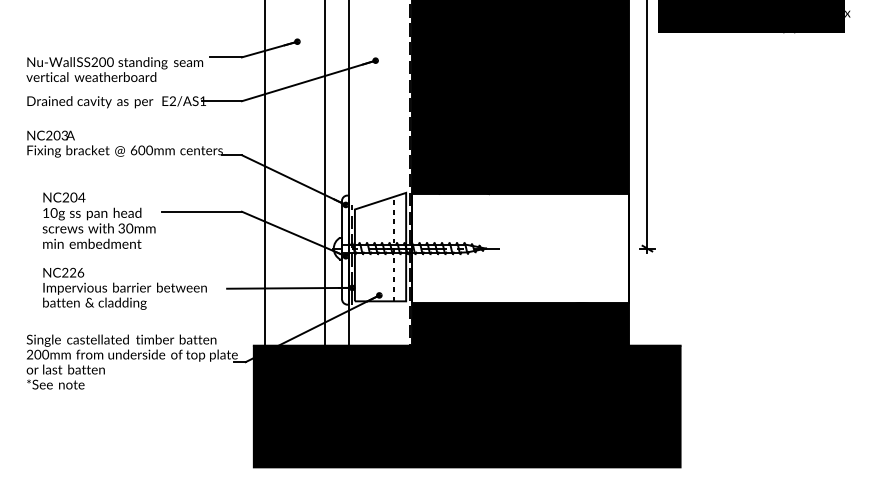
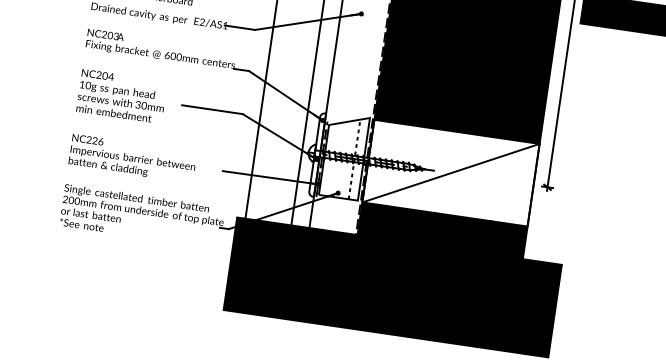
text: (98, 220) -> (121, 96), moved
line: (520, 248) -> (450, 173), added
text: (124, 288) -> (132, 158), moved

